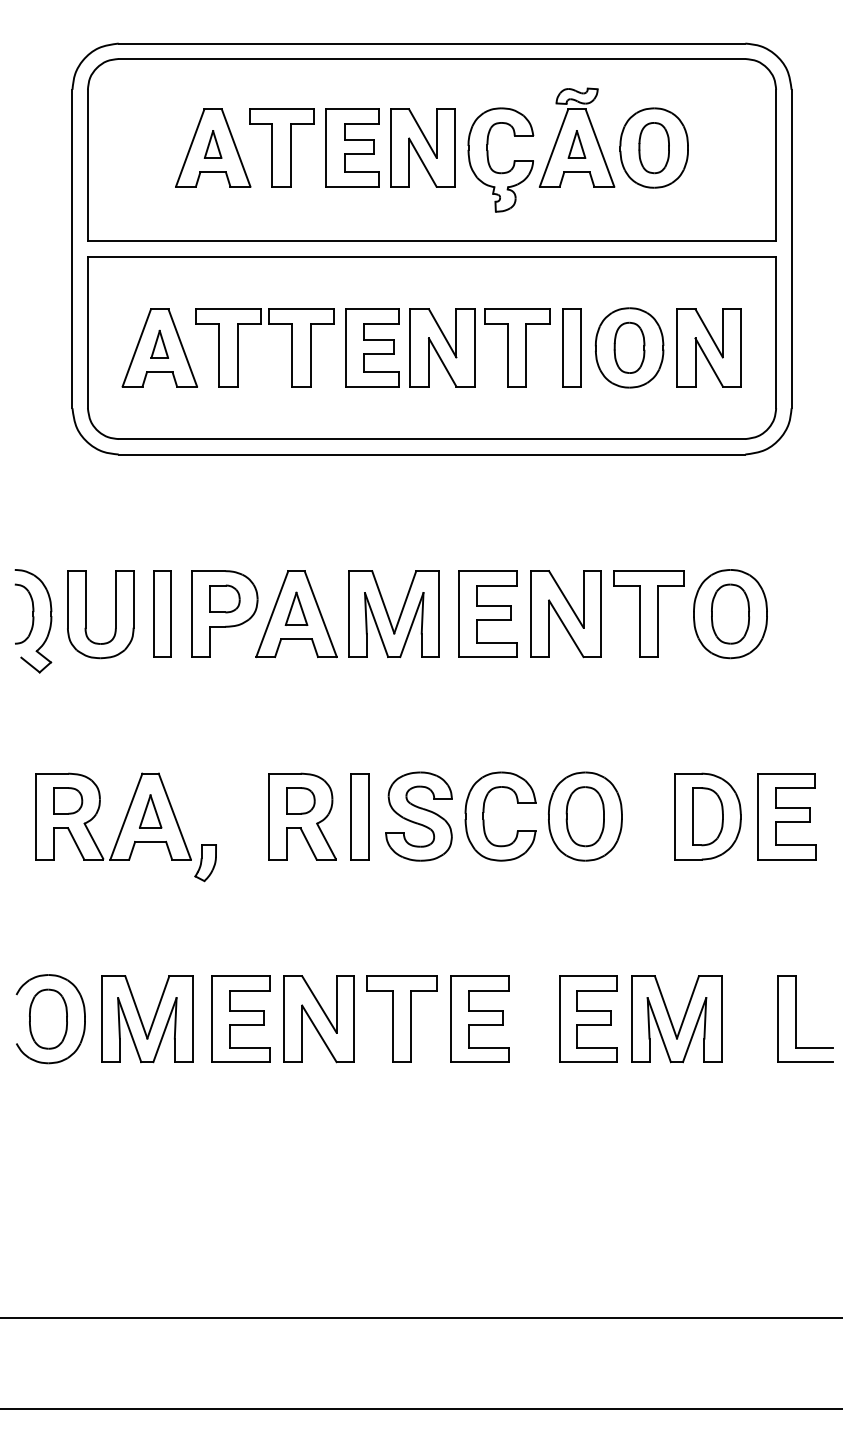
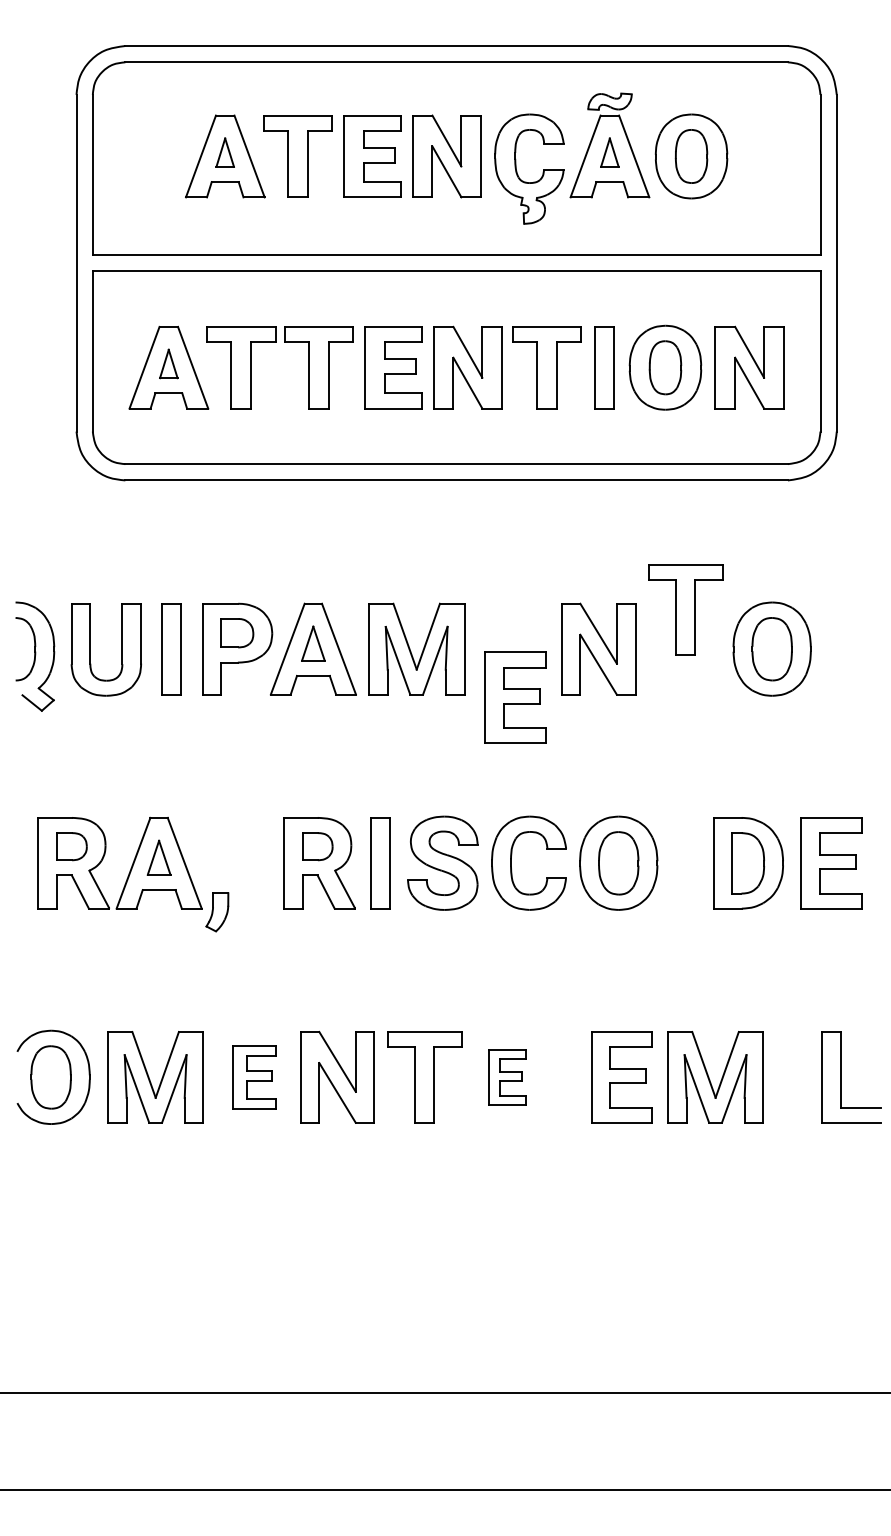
part: (487, 613) -> (515, 697), moved
part: (648, 613) -> (685, 609), moved
part: (240, 1018) -> (254, 1076), size x0.7
part: (479, 1018) -> (506, 1076), size x0.6

